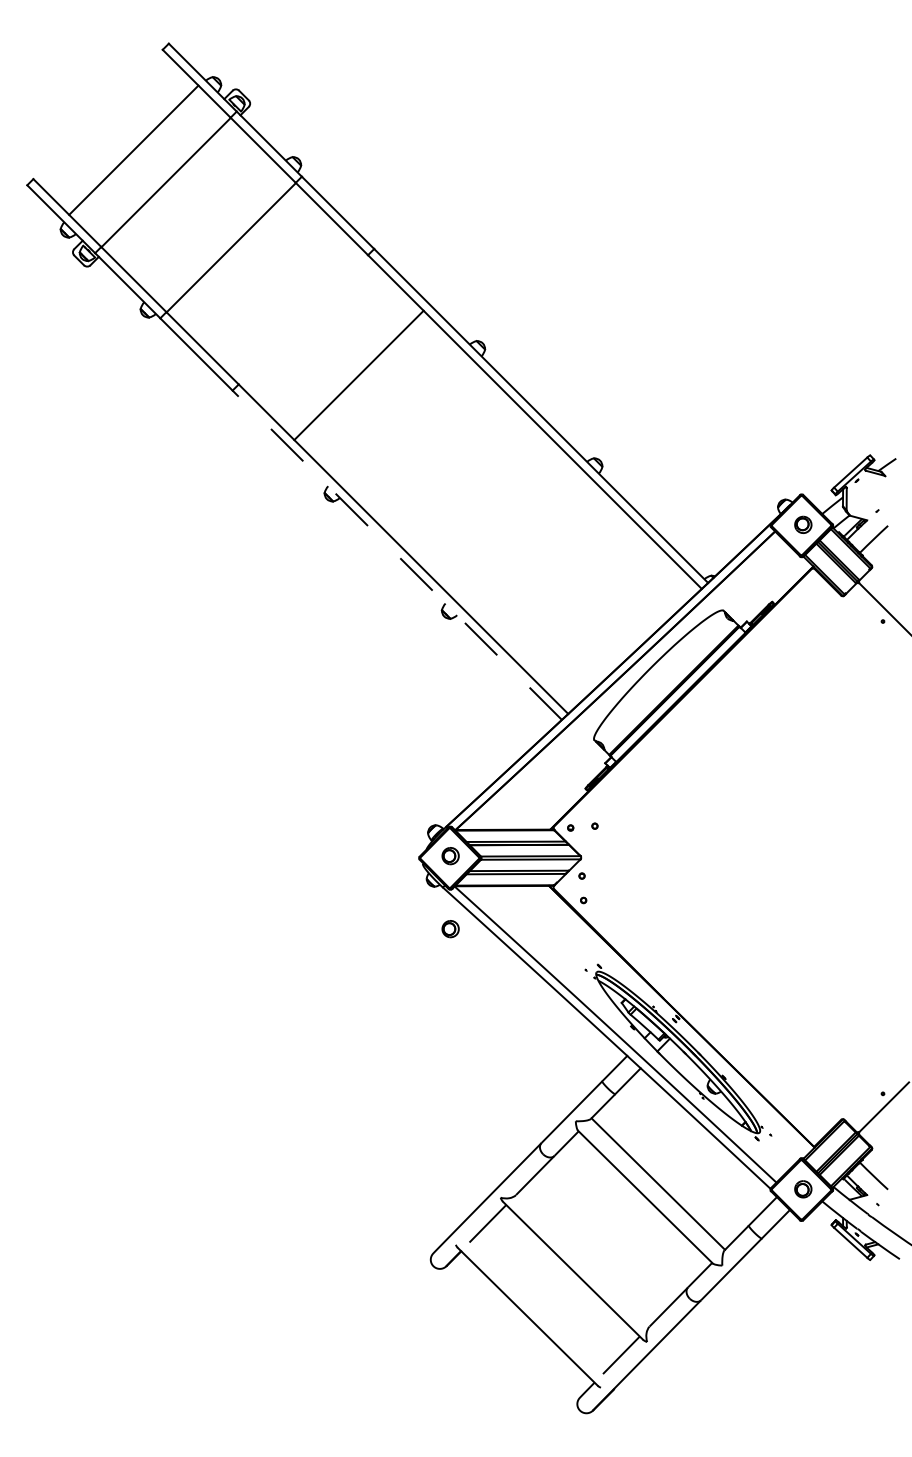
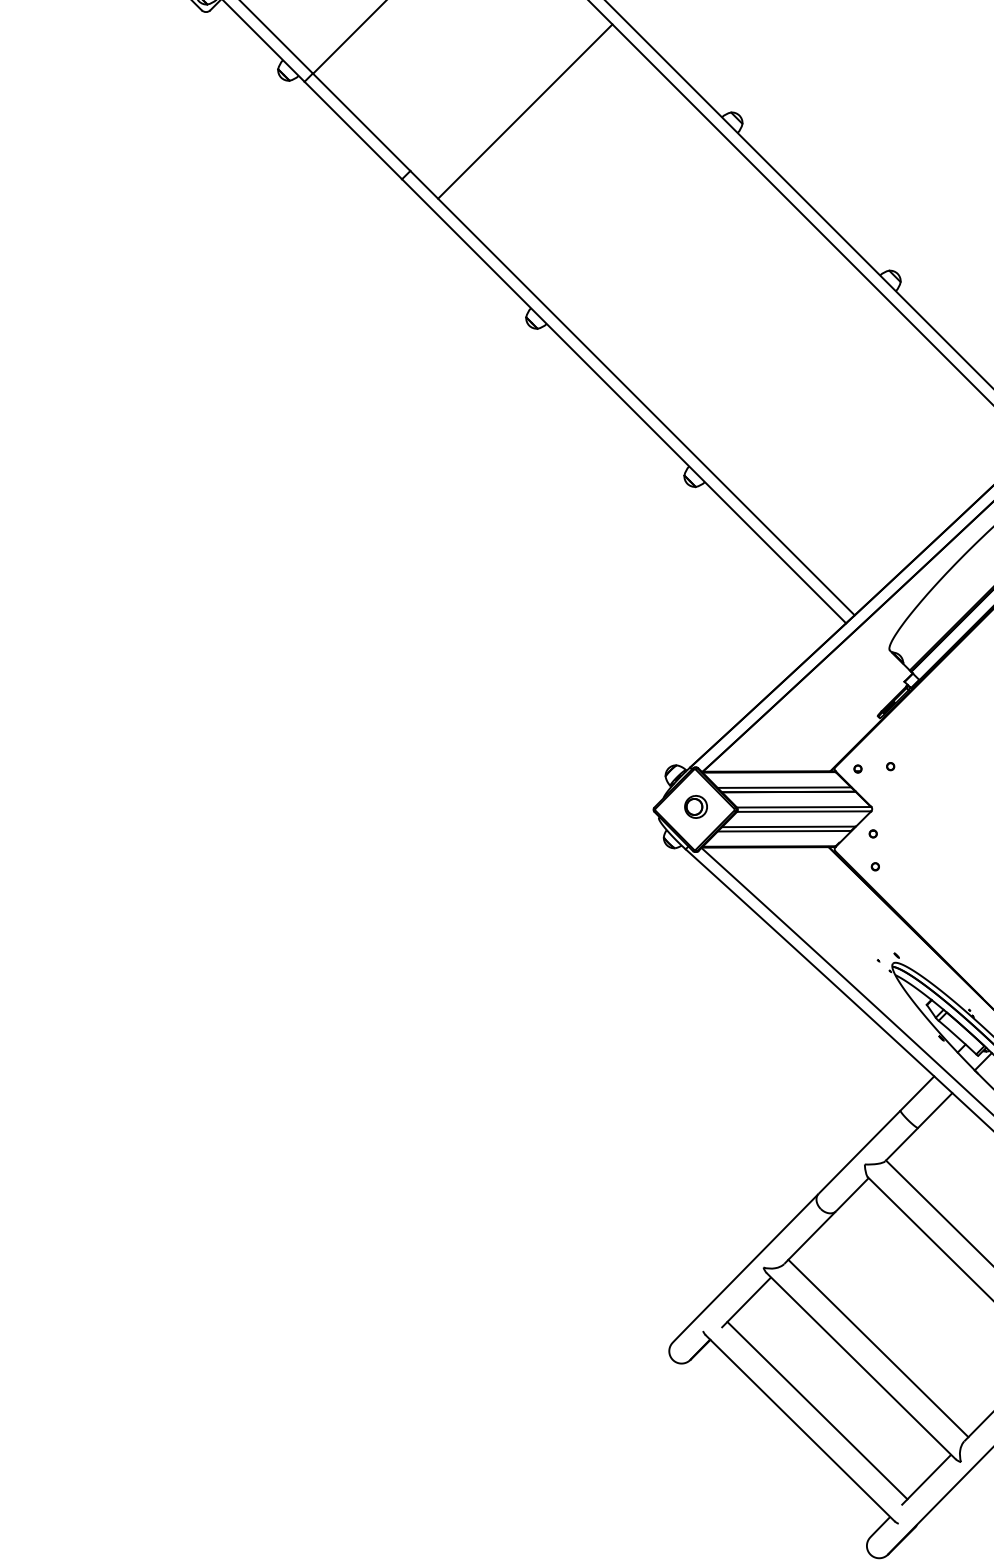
line: (358, 375) -> (524, 111), moved
line: (397, 555) -> (624, 401), dashed -> solid
part: (450, 929) -> (695, 905), removed
line: (585, 1257) -> (877, 1348), added
line: (540, 1303) -> (817, 1410), added

